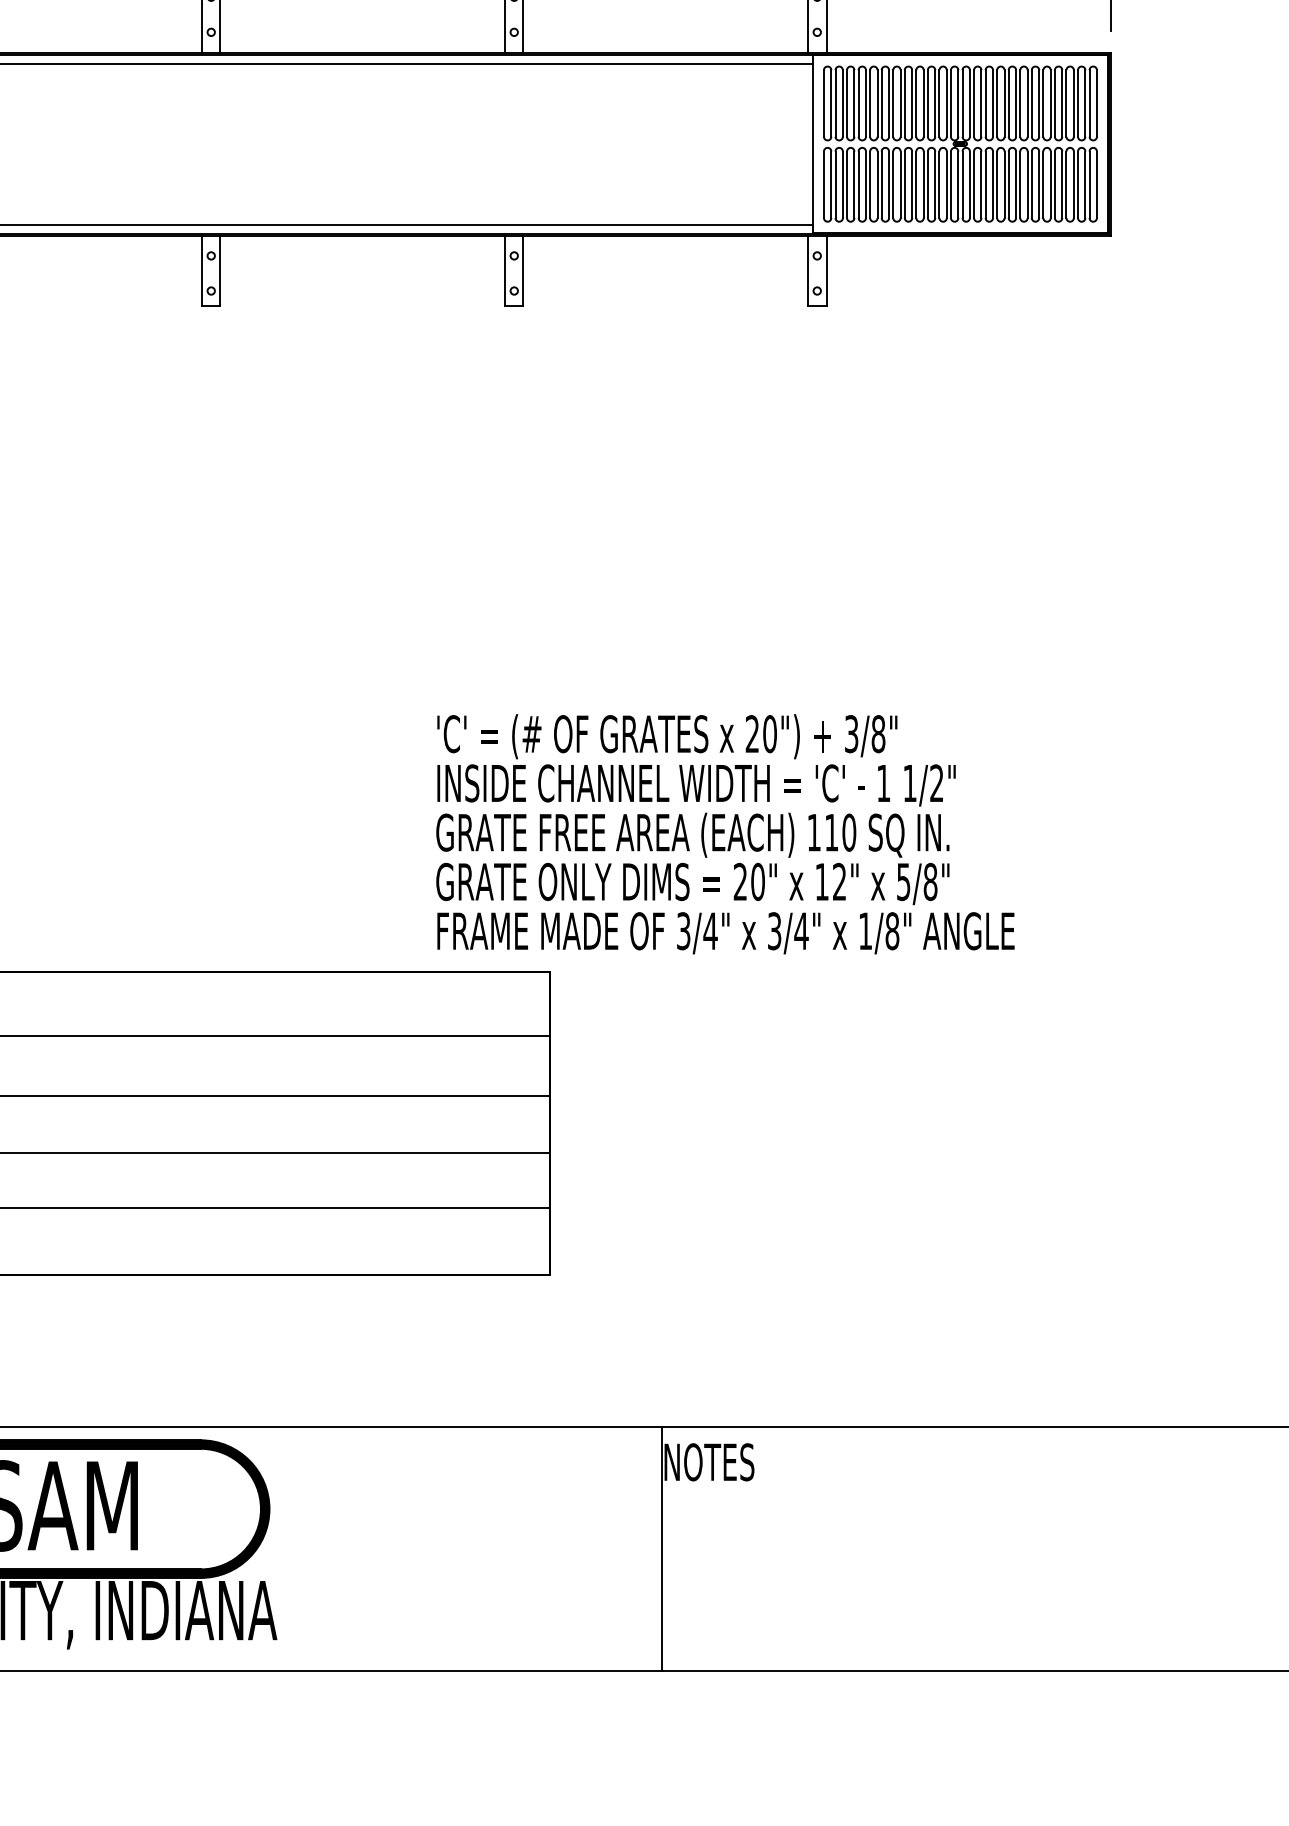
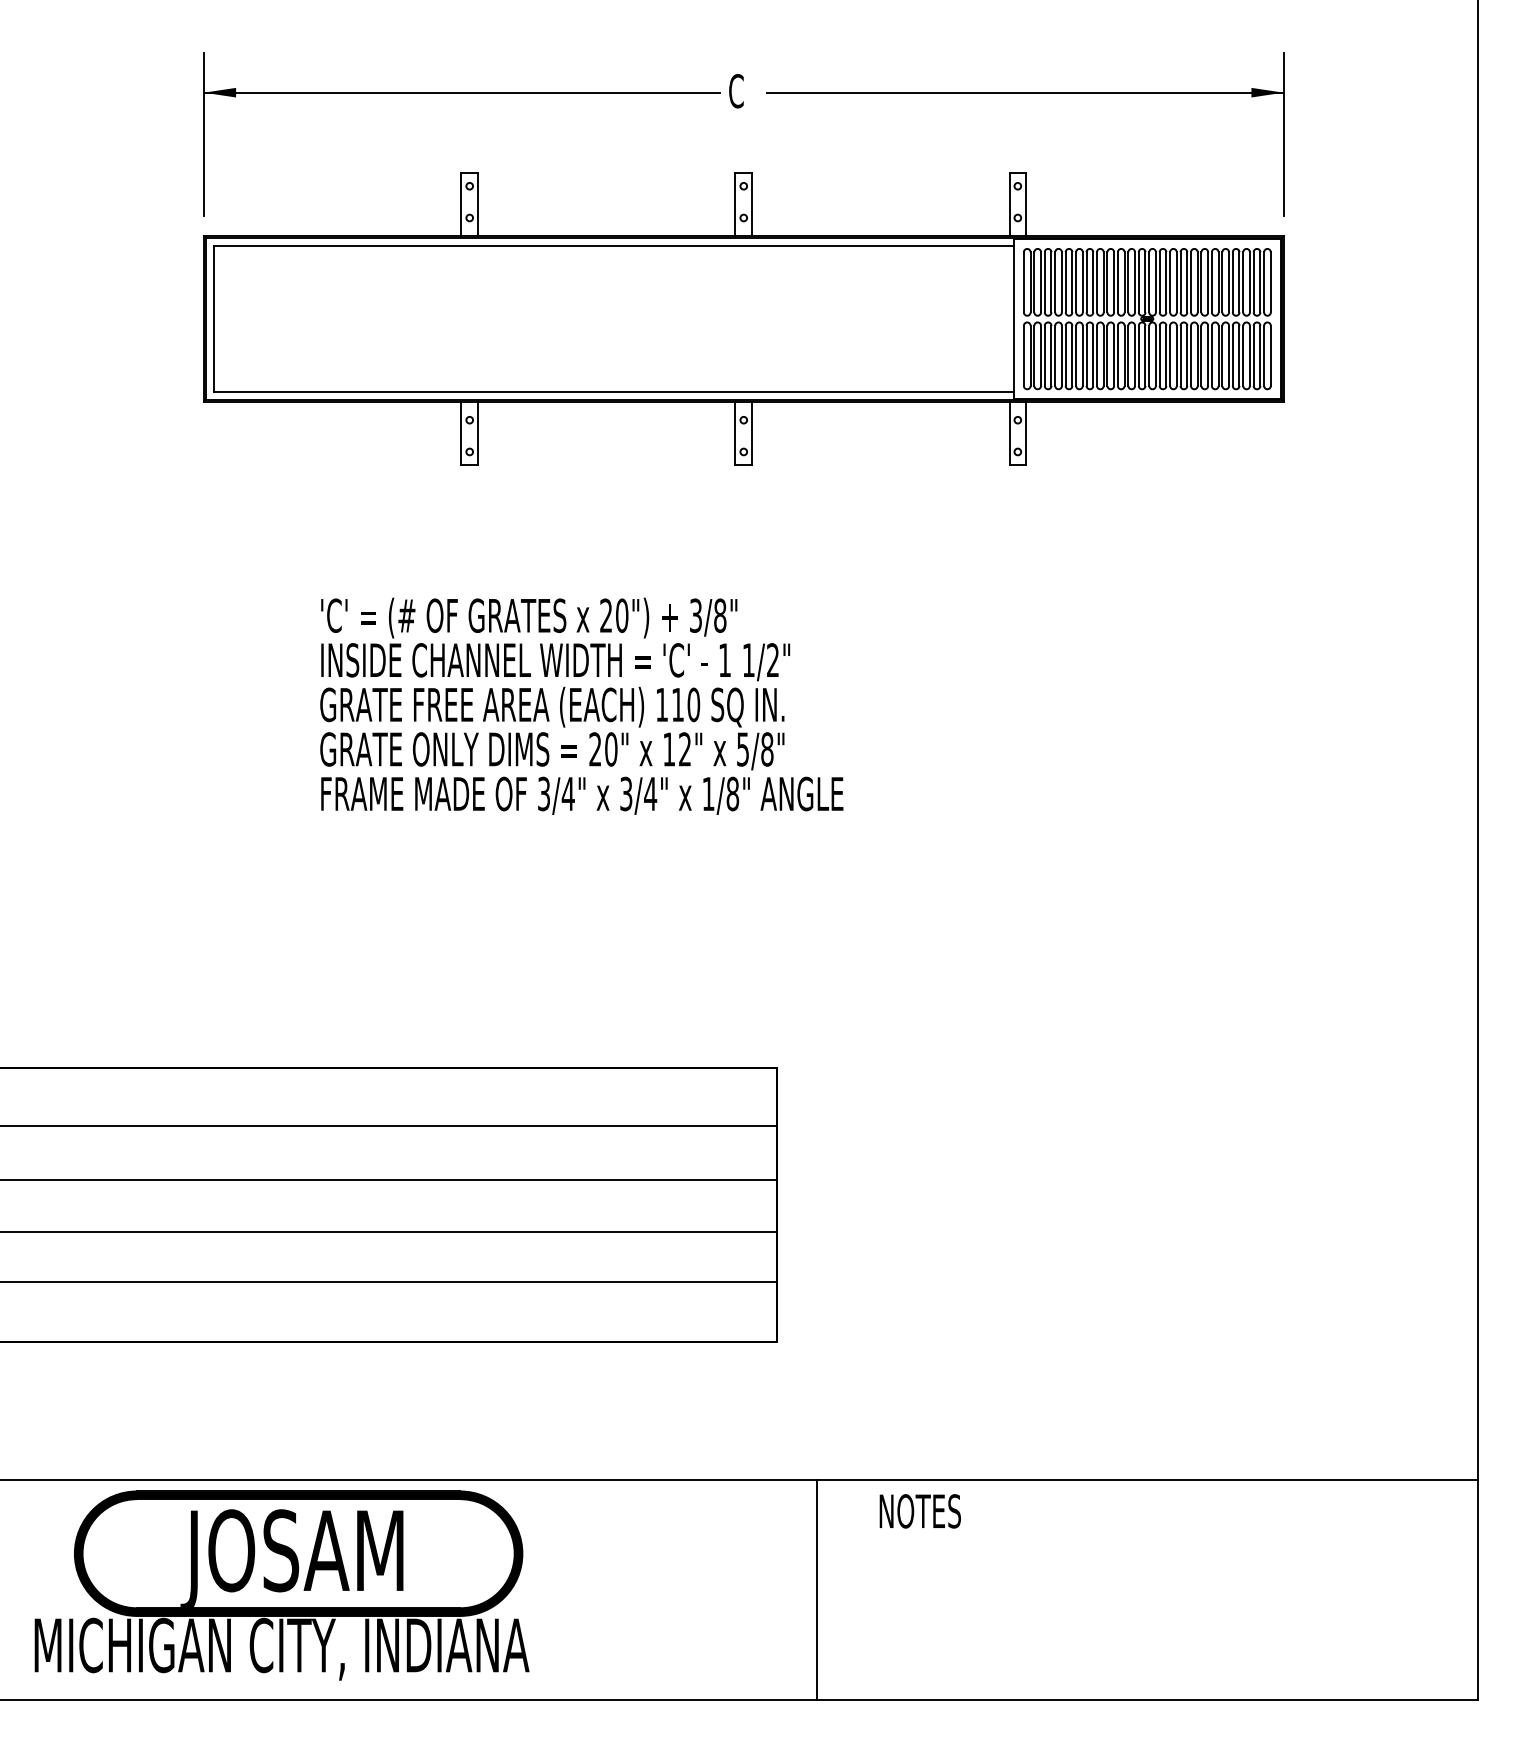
text: (725, 833) -> (581, 705), moved
line: (662, 1548) -> (816, 1589), moved

